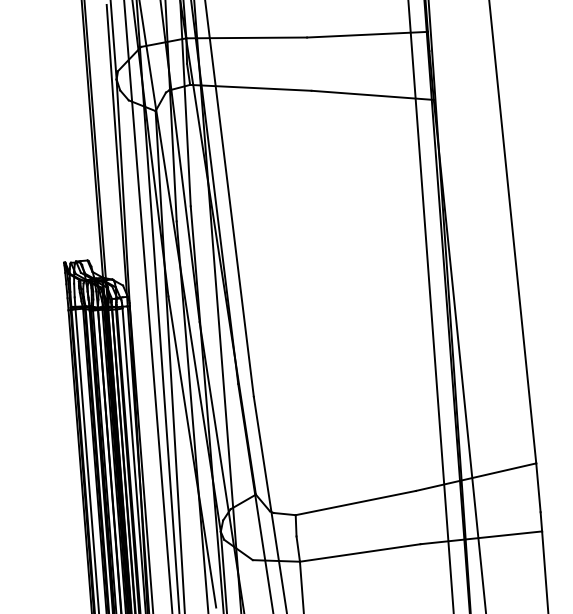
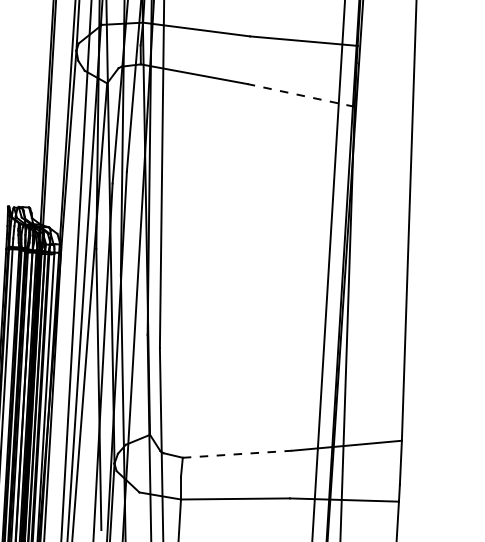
line: (372, 95) -> (300, 95), solid -> dashed
line: (356, 502) -> (238, 453), solid -> dashed

